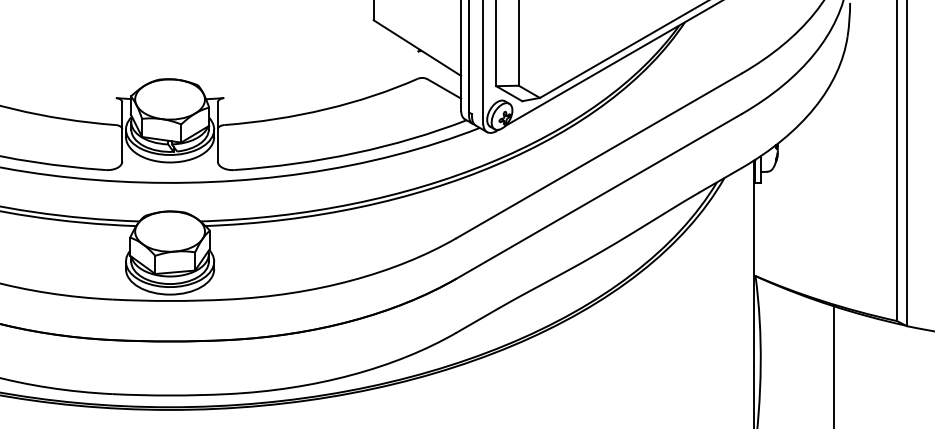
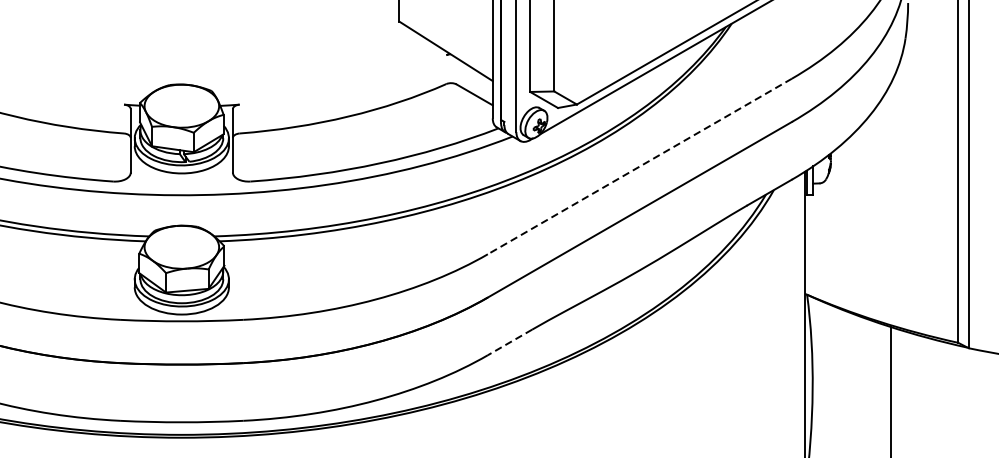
line: (598, 156) -> (639, 167), solid -> dashed
line: (477, 320) -> (510, 342), solid -> dashed

